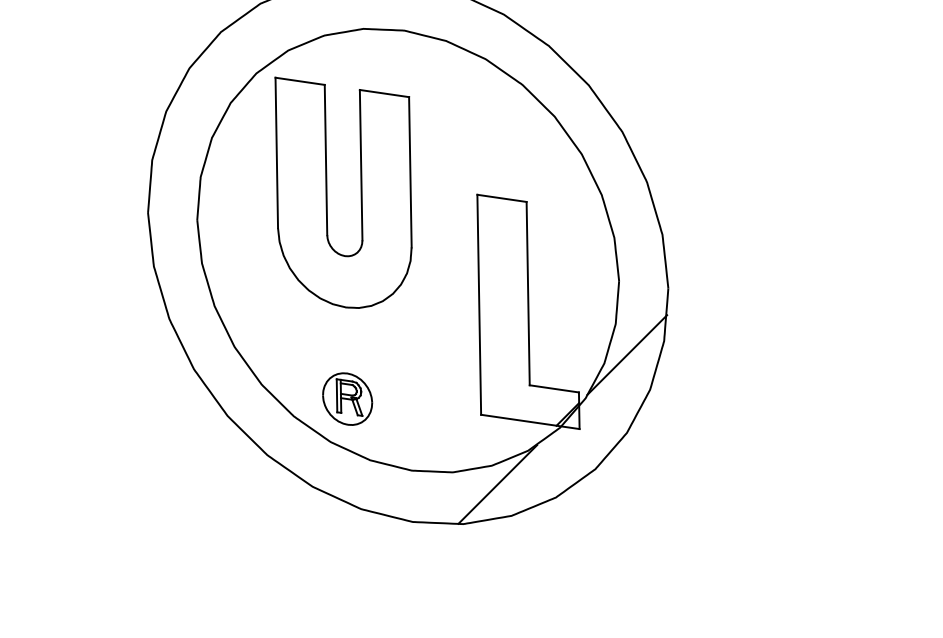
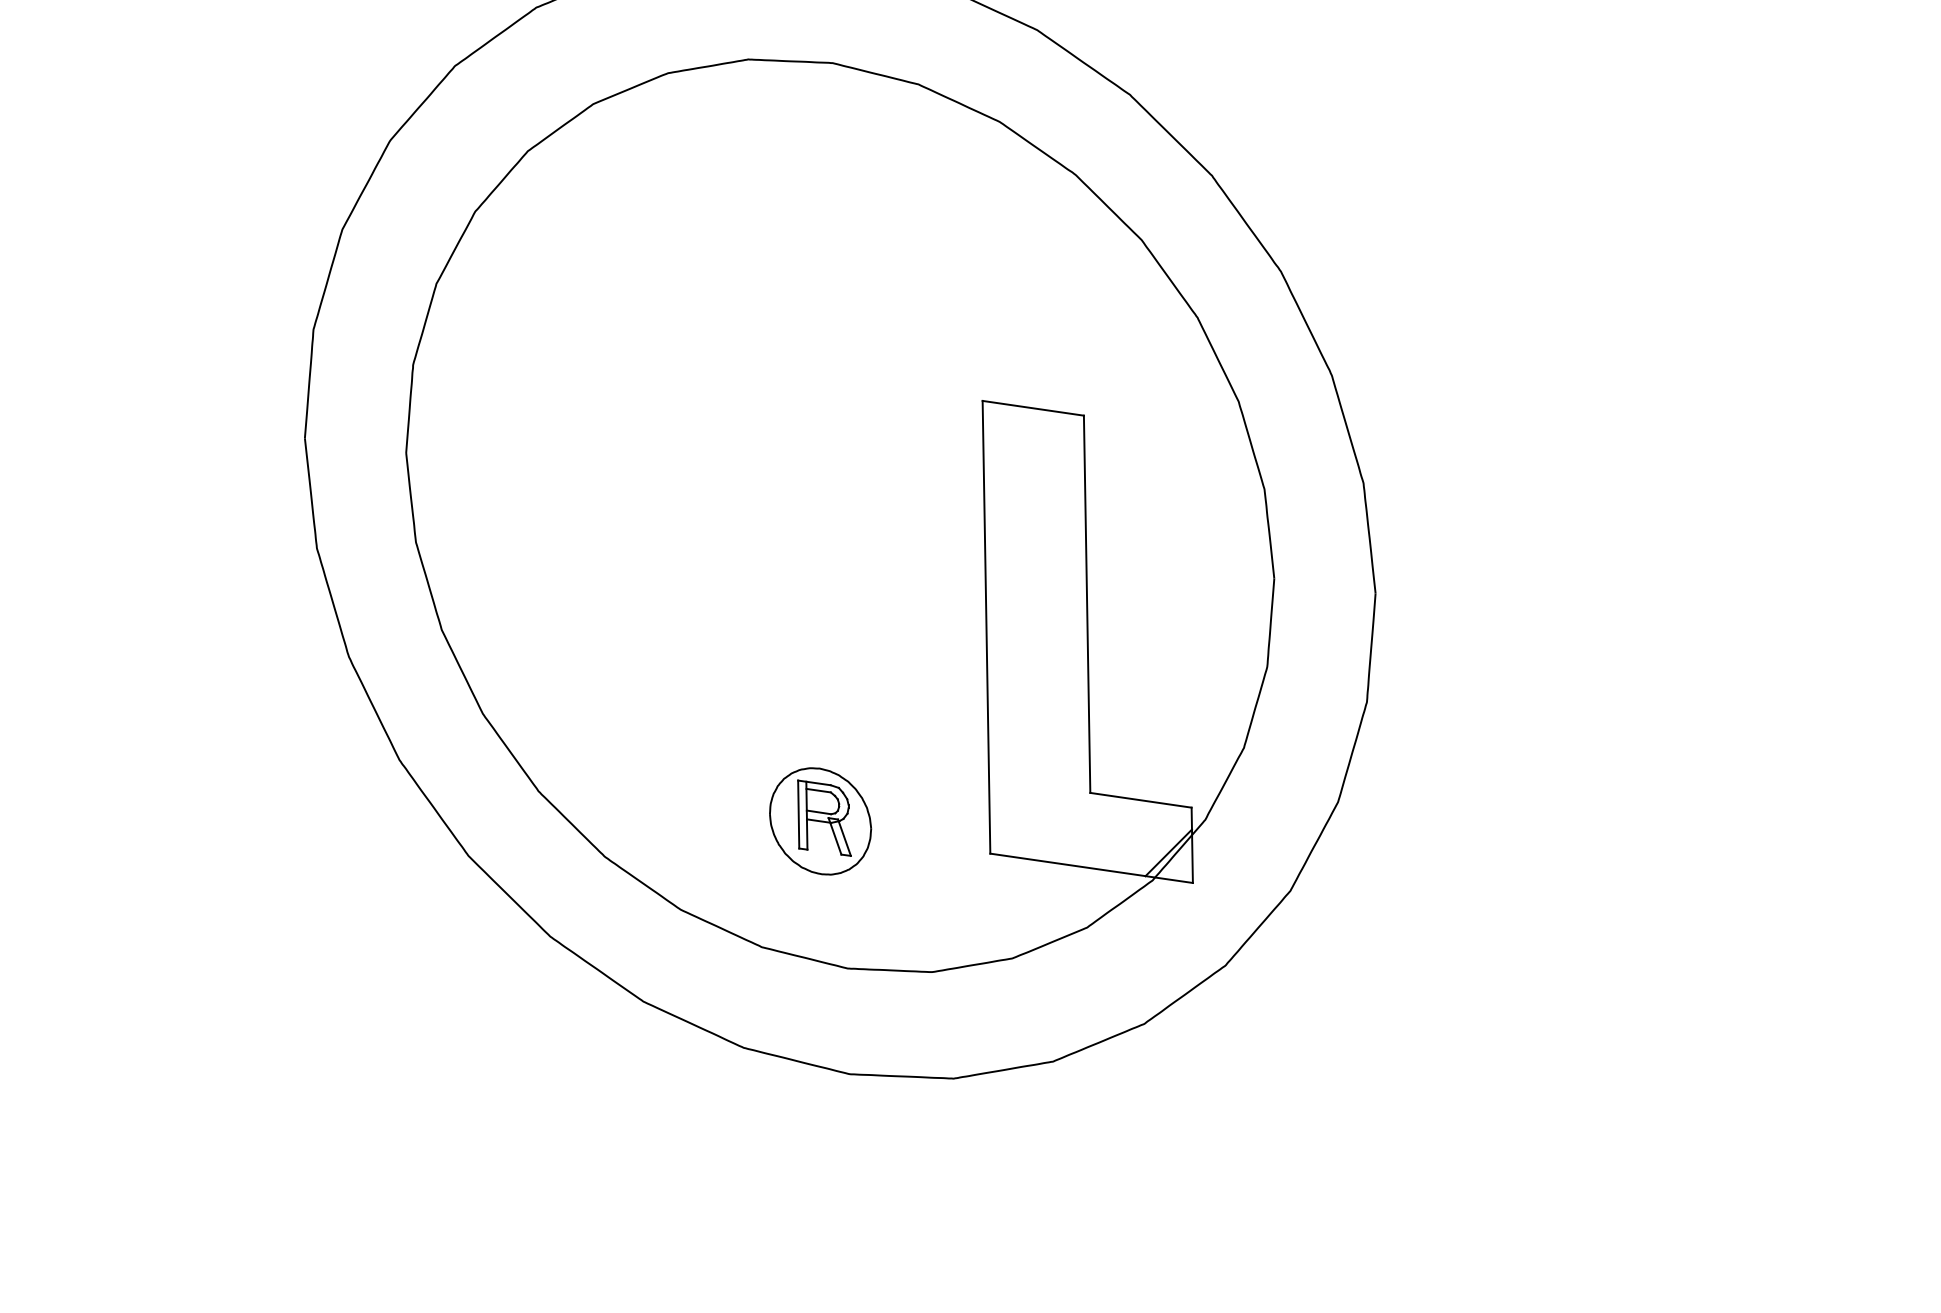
part: (327, 192) -> (674, 396), removed
line: (627, 354) -> (1291, 729), removed
part: (347, 398) -> (820, 820), moved
line: (497, 484) -> (1024, 997), removed

